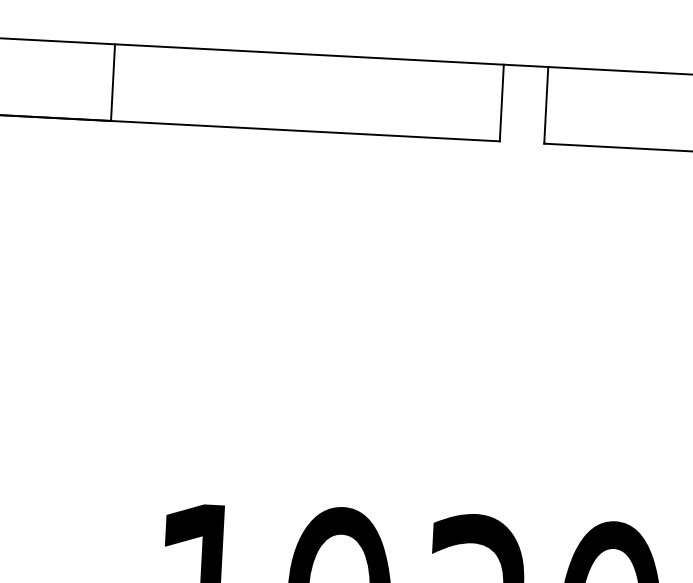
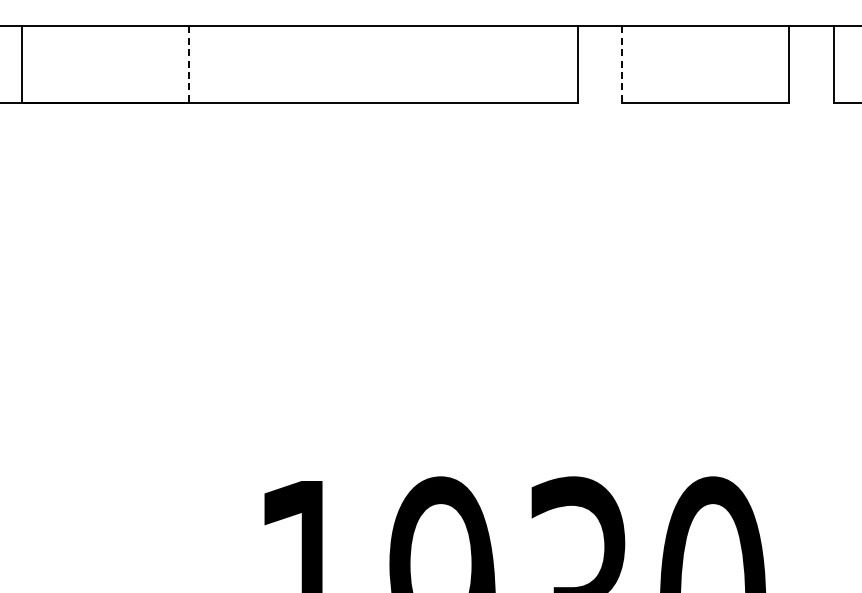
line: (112, 83) -> (188, 65), solid -> dashed
line: (546, 106) -> (622, 65), solid -> dashed

